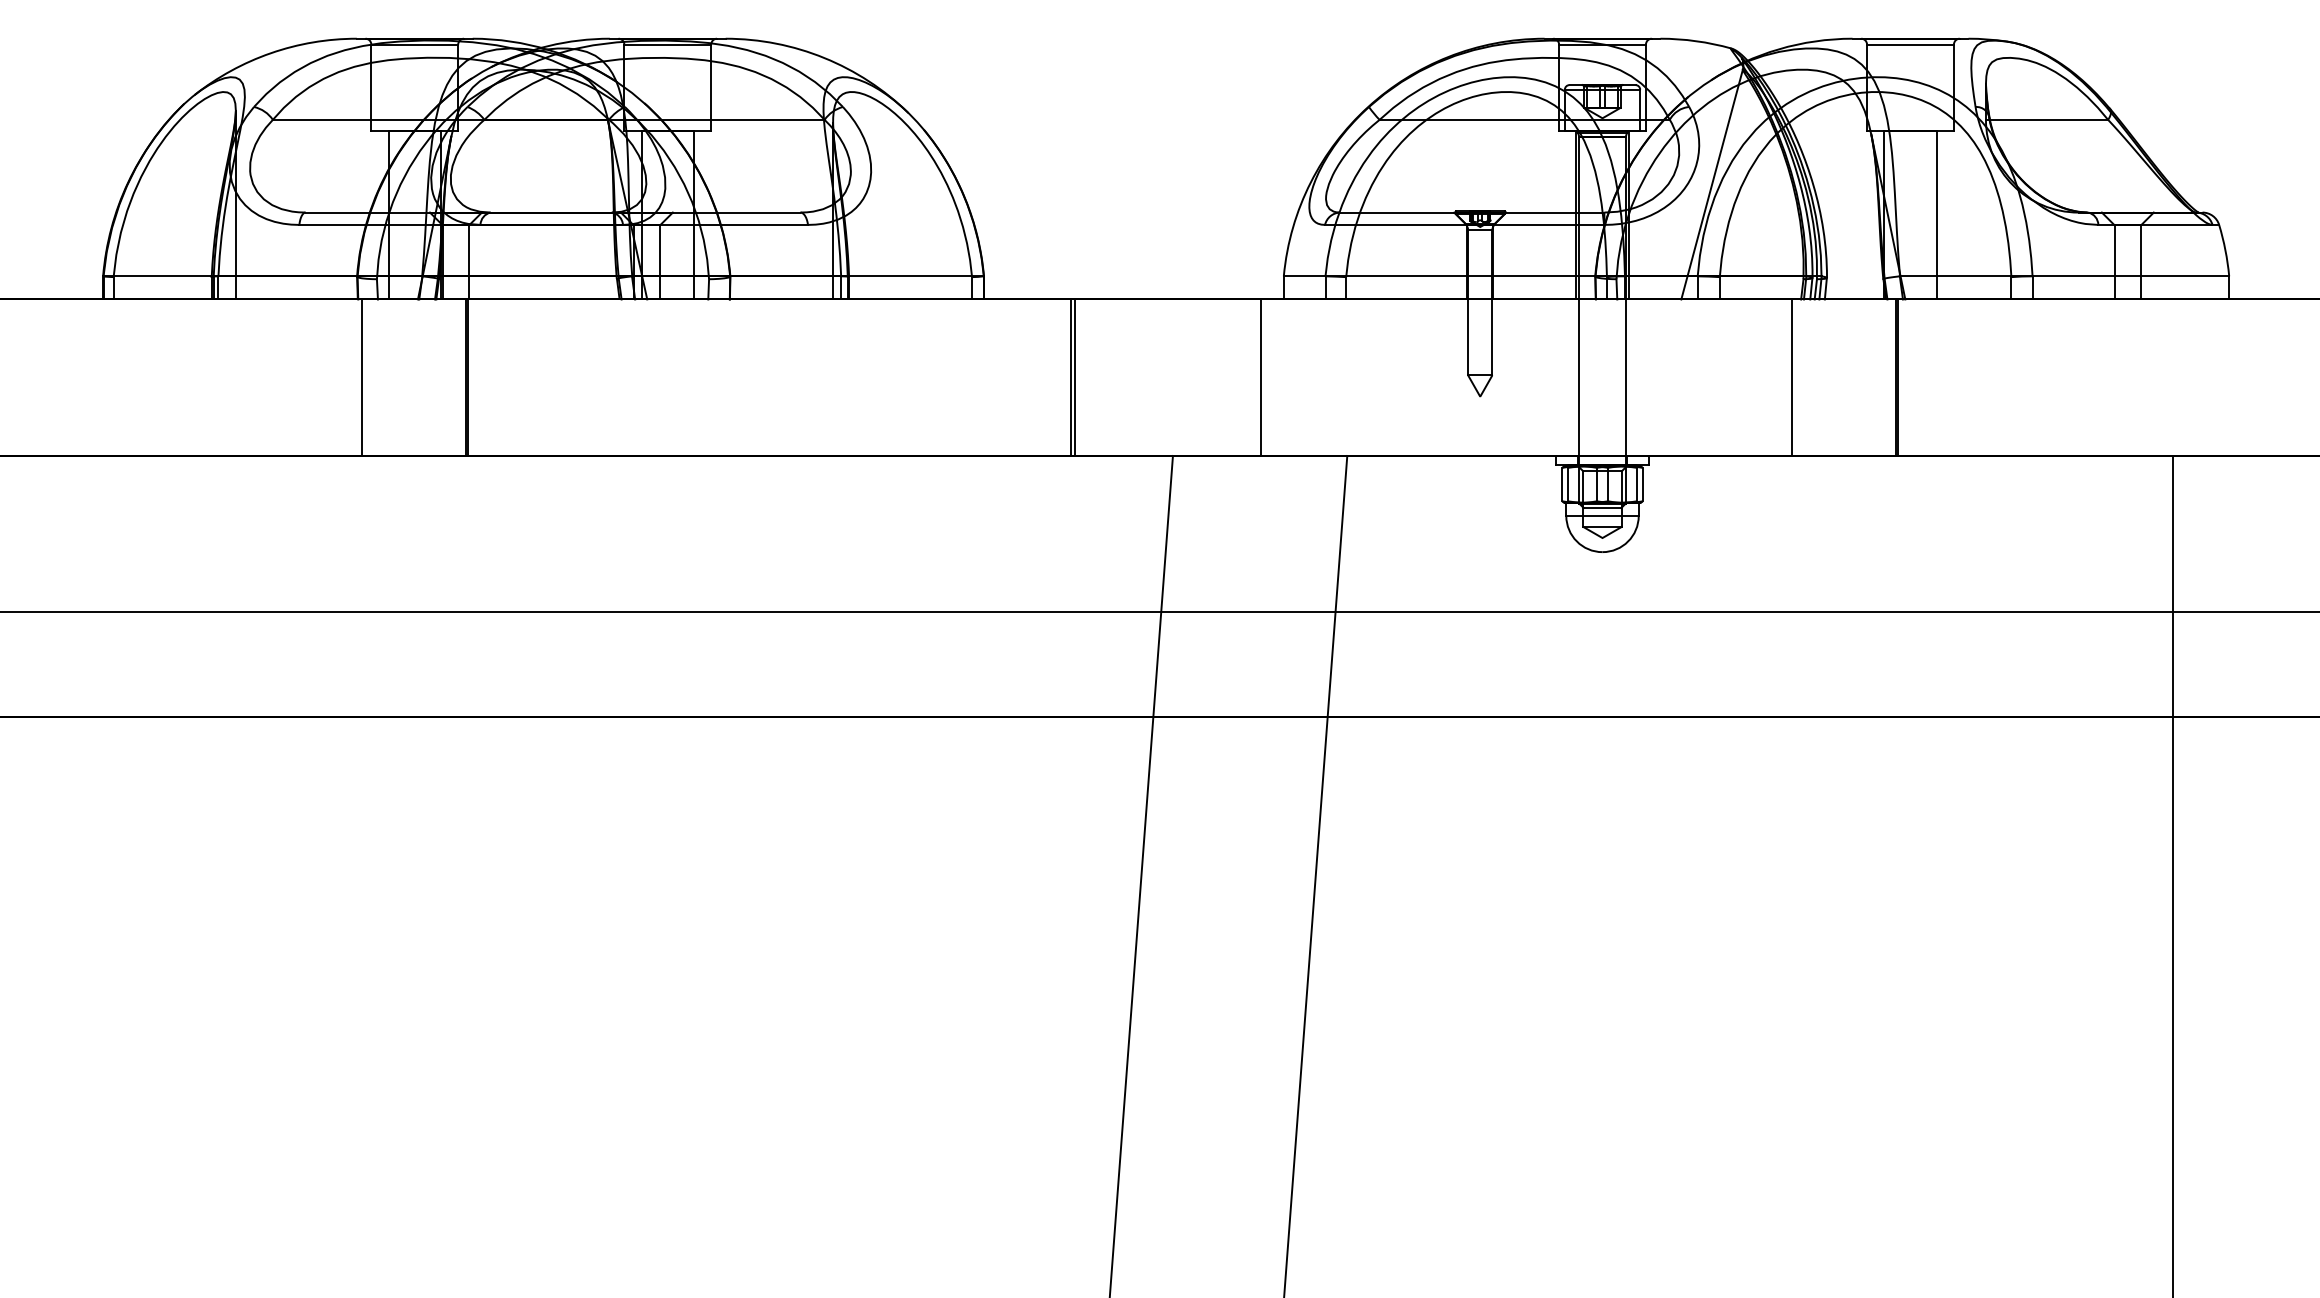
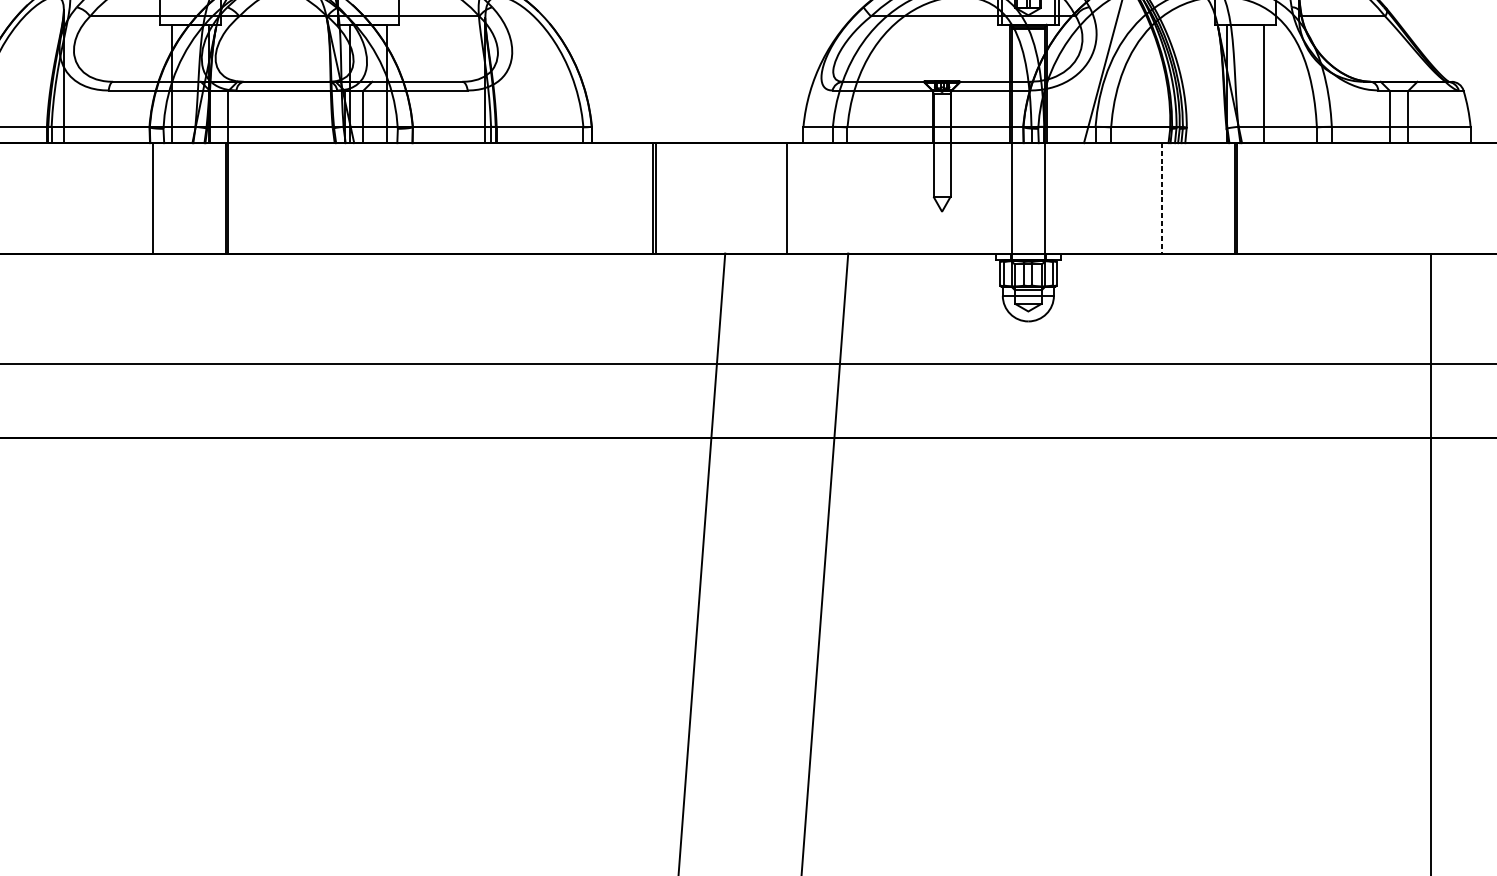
line: (1792, 378) -> (1162, 198), solid -> dashed

